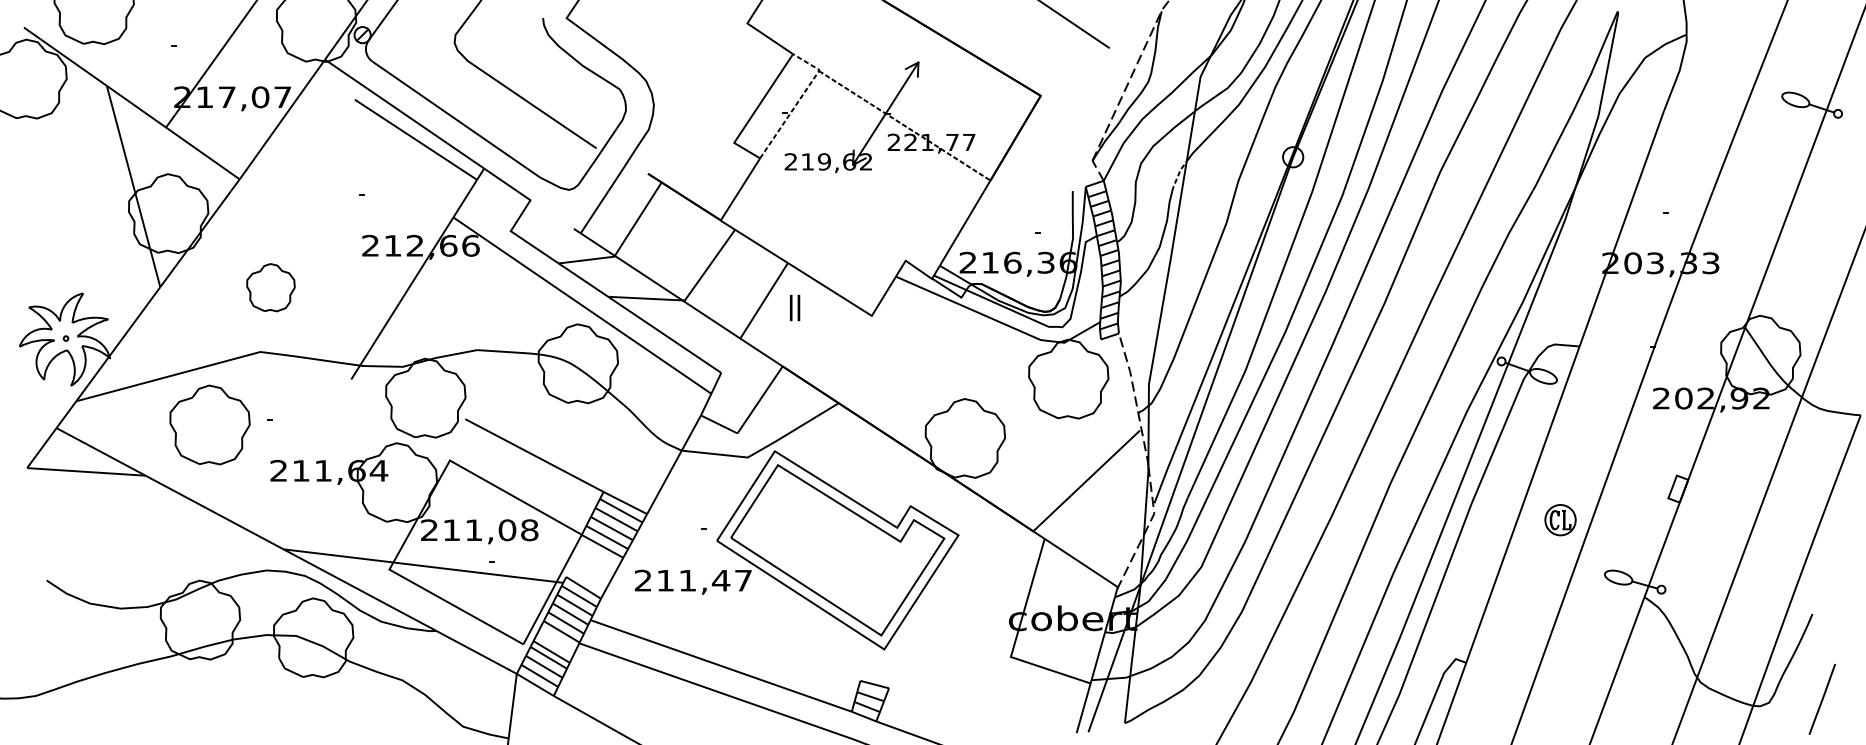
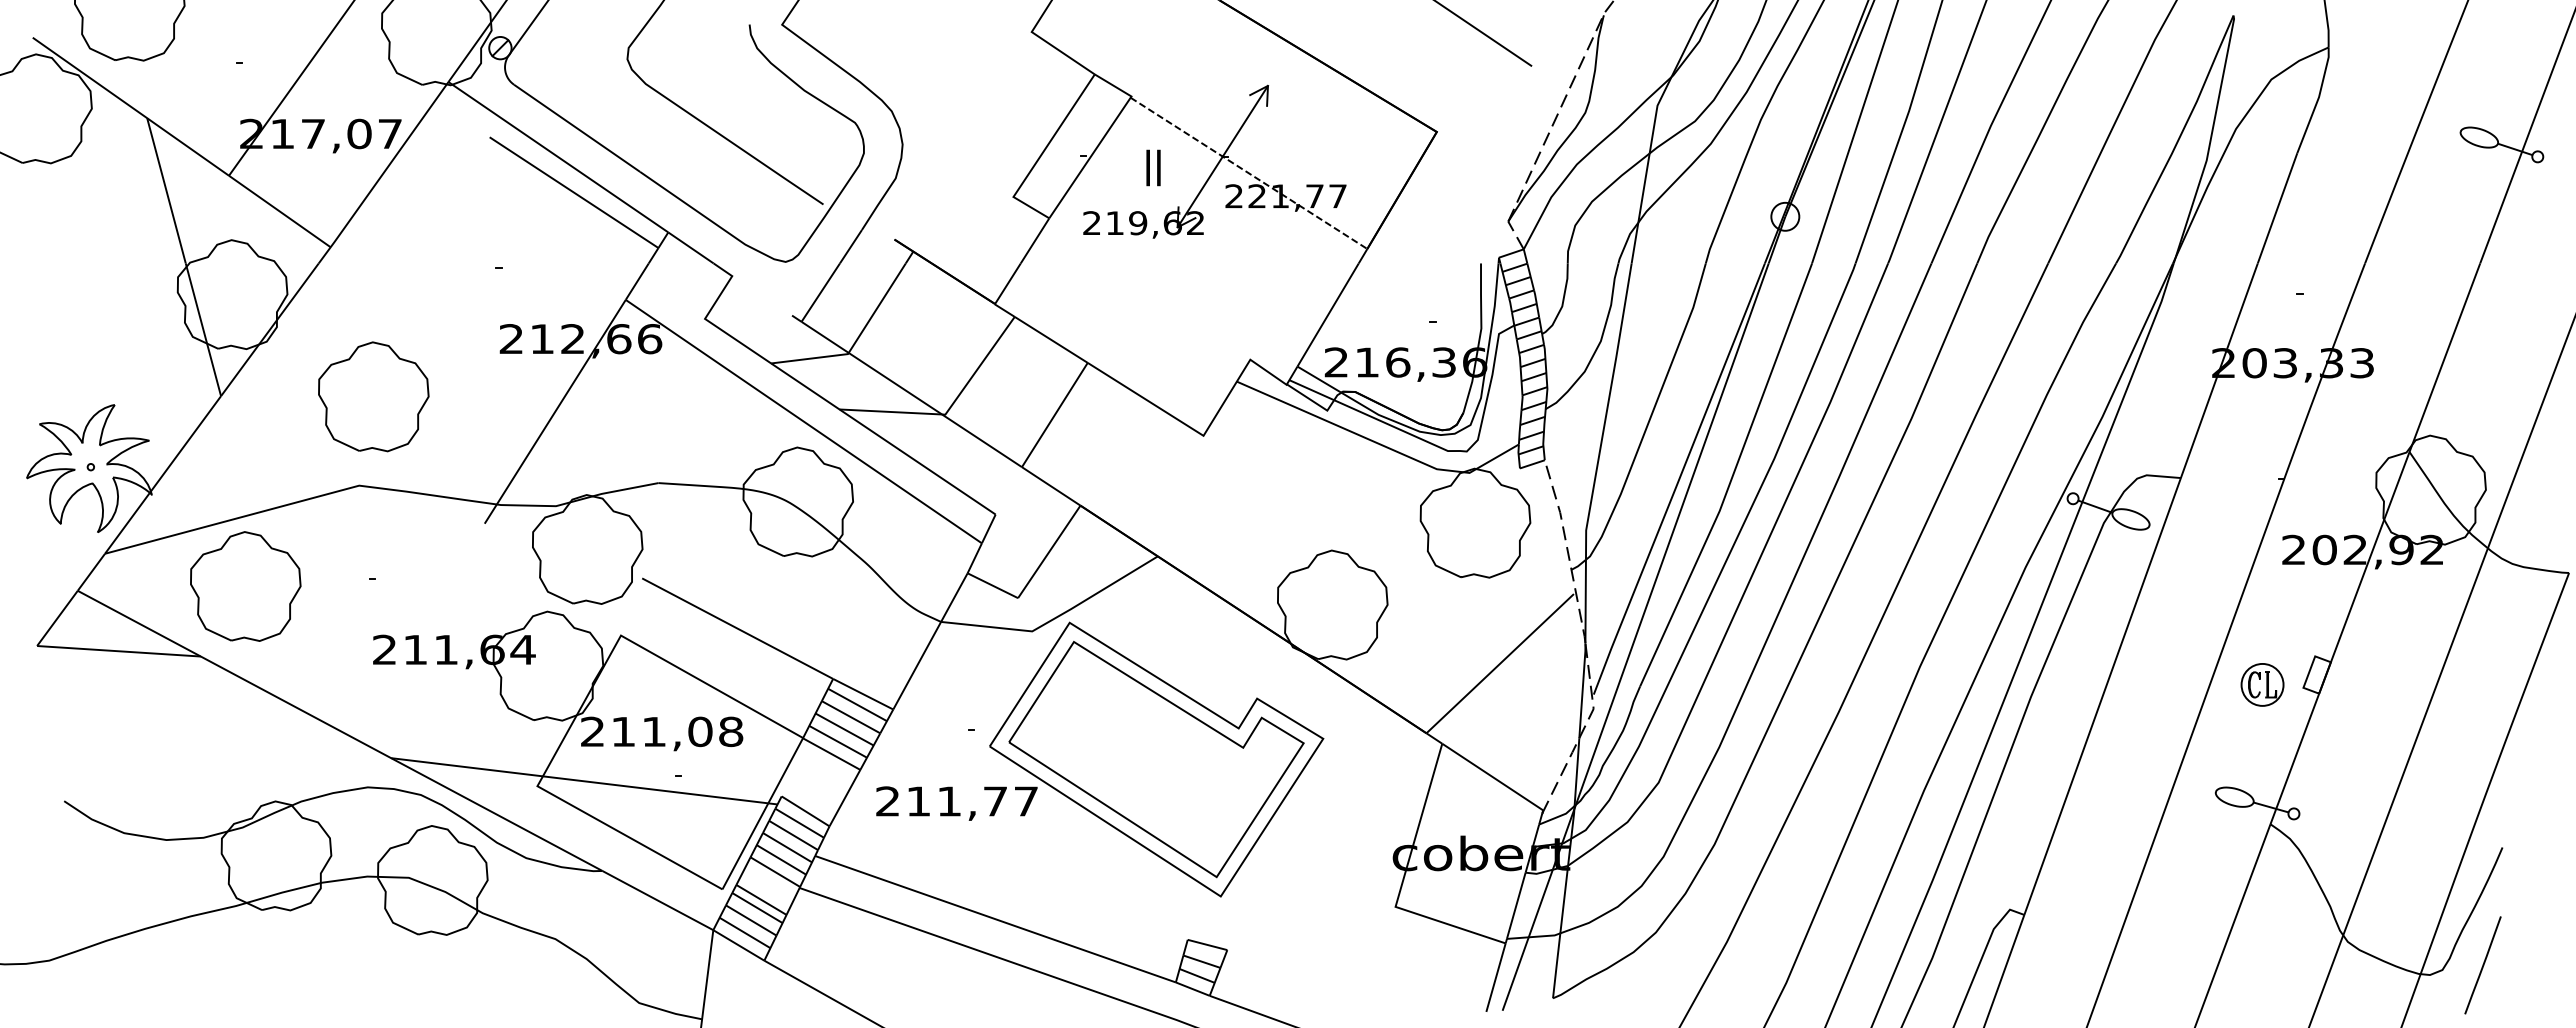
line: (798, 100) -> (1102, 138), dashed -> solid
line: (1178, 175) -> (1626, 242), dashed -> solid
part: (270, 287) -> (373, 396), size x1.67
text: (795, 307) -> (1153, 167), moved
part: (209, 425) -> (245, 586), moved
part: (1560, 519) -> (2262, 684), moved
text: (721, 580) -> (995, 801), 211,47 -> 211,77
line: (1821, 699) -> (2482, 965), moved

